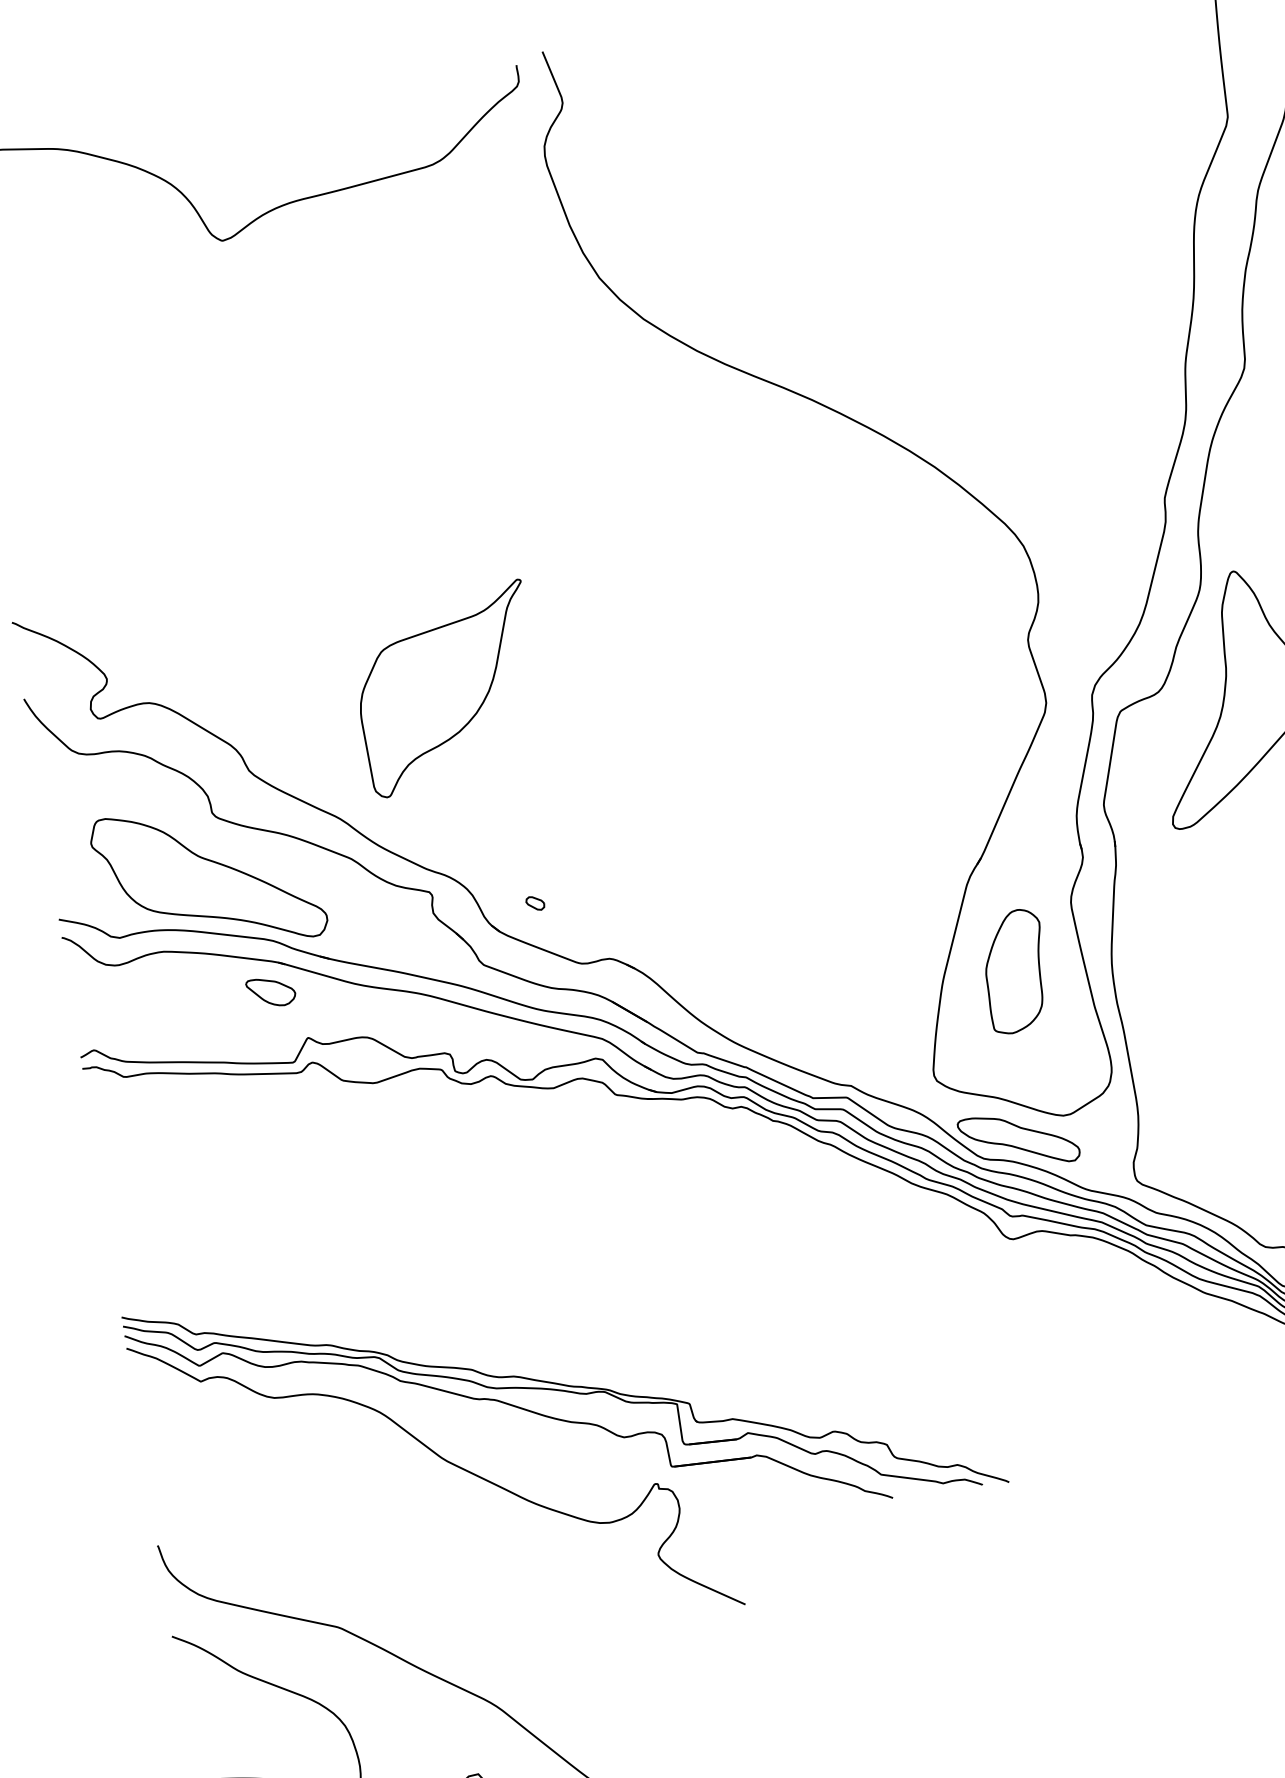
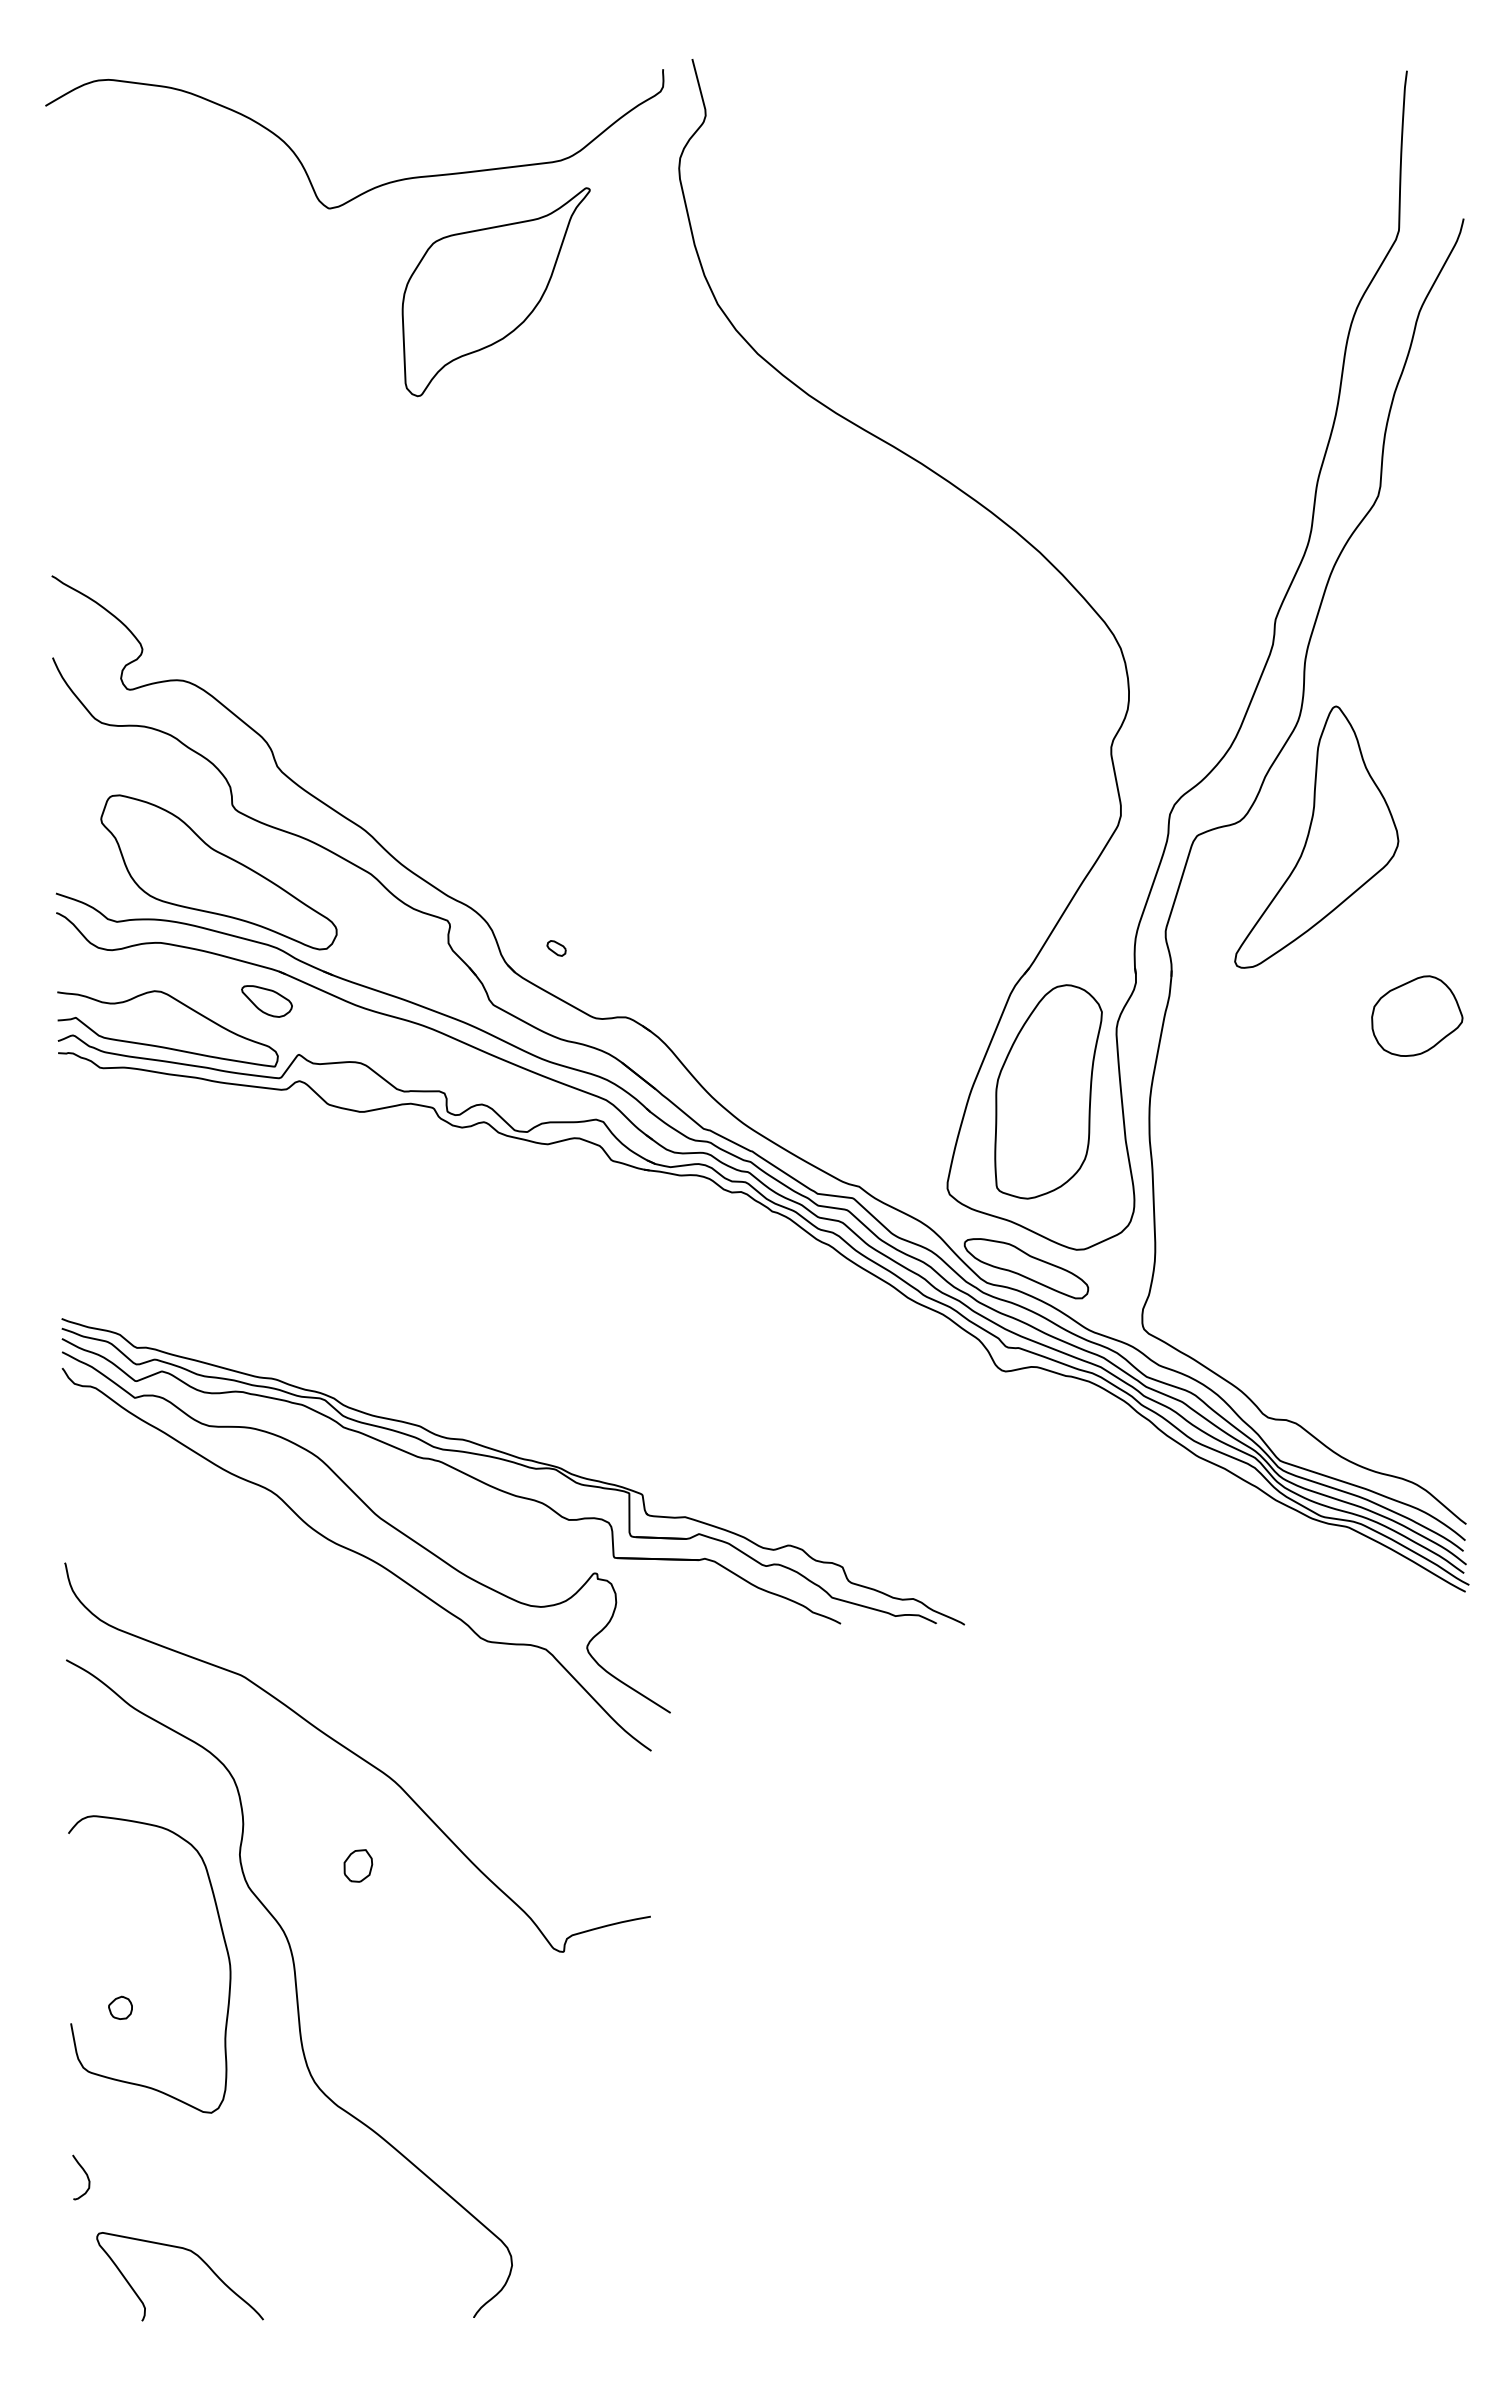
part: (446, 689) -> (495, 292), moved
part: (1015, 971) -> (1048, 1091), size x1.67
curve: (182, 1048) -> (165, 1046), added
curve: (432, 1498) -> (359, 1555), added

